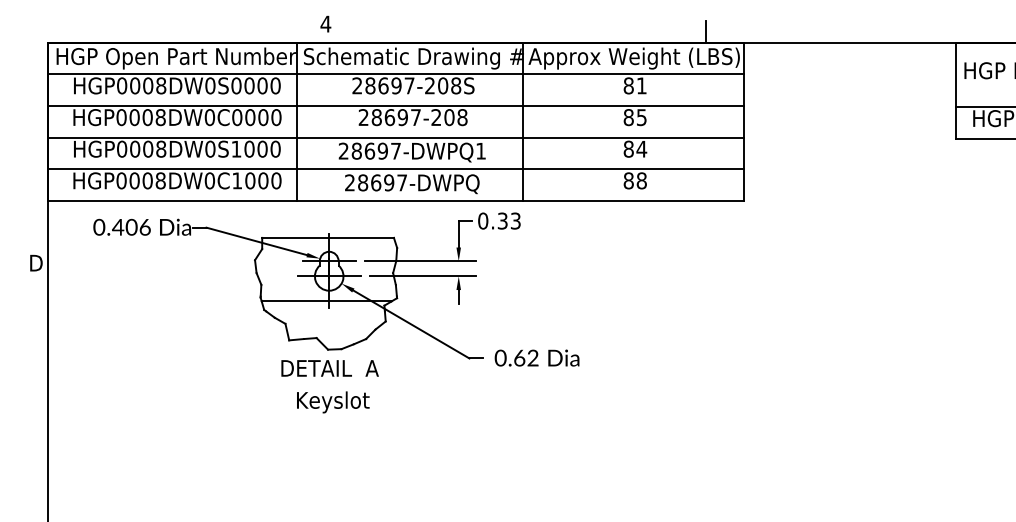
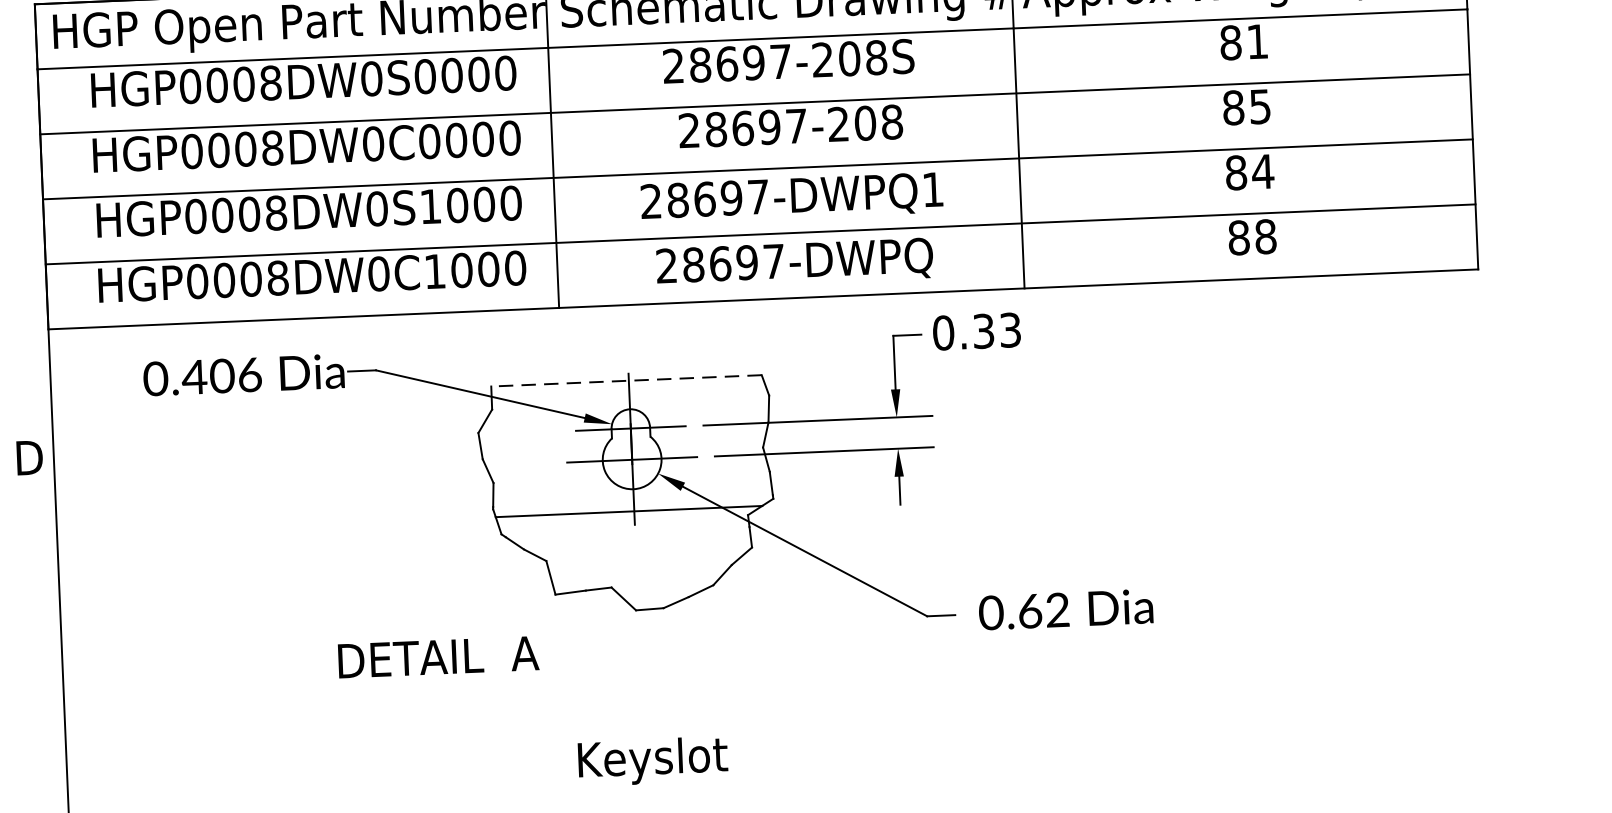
line: (328, 237) -> (627, 380), solid -> dashed
text: (329, 368) -> (437, 657), moved
text: (333, 402) -> (653, 761), moved

